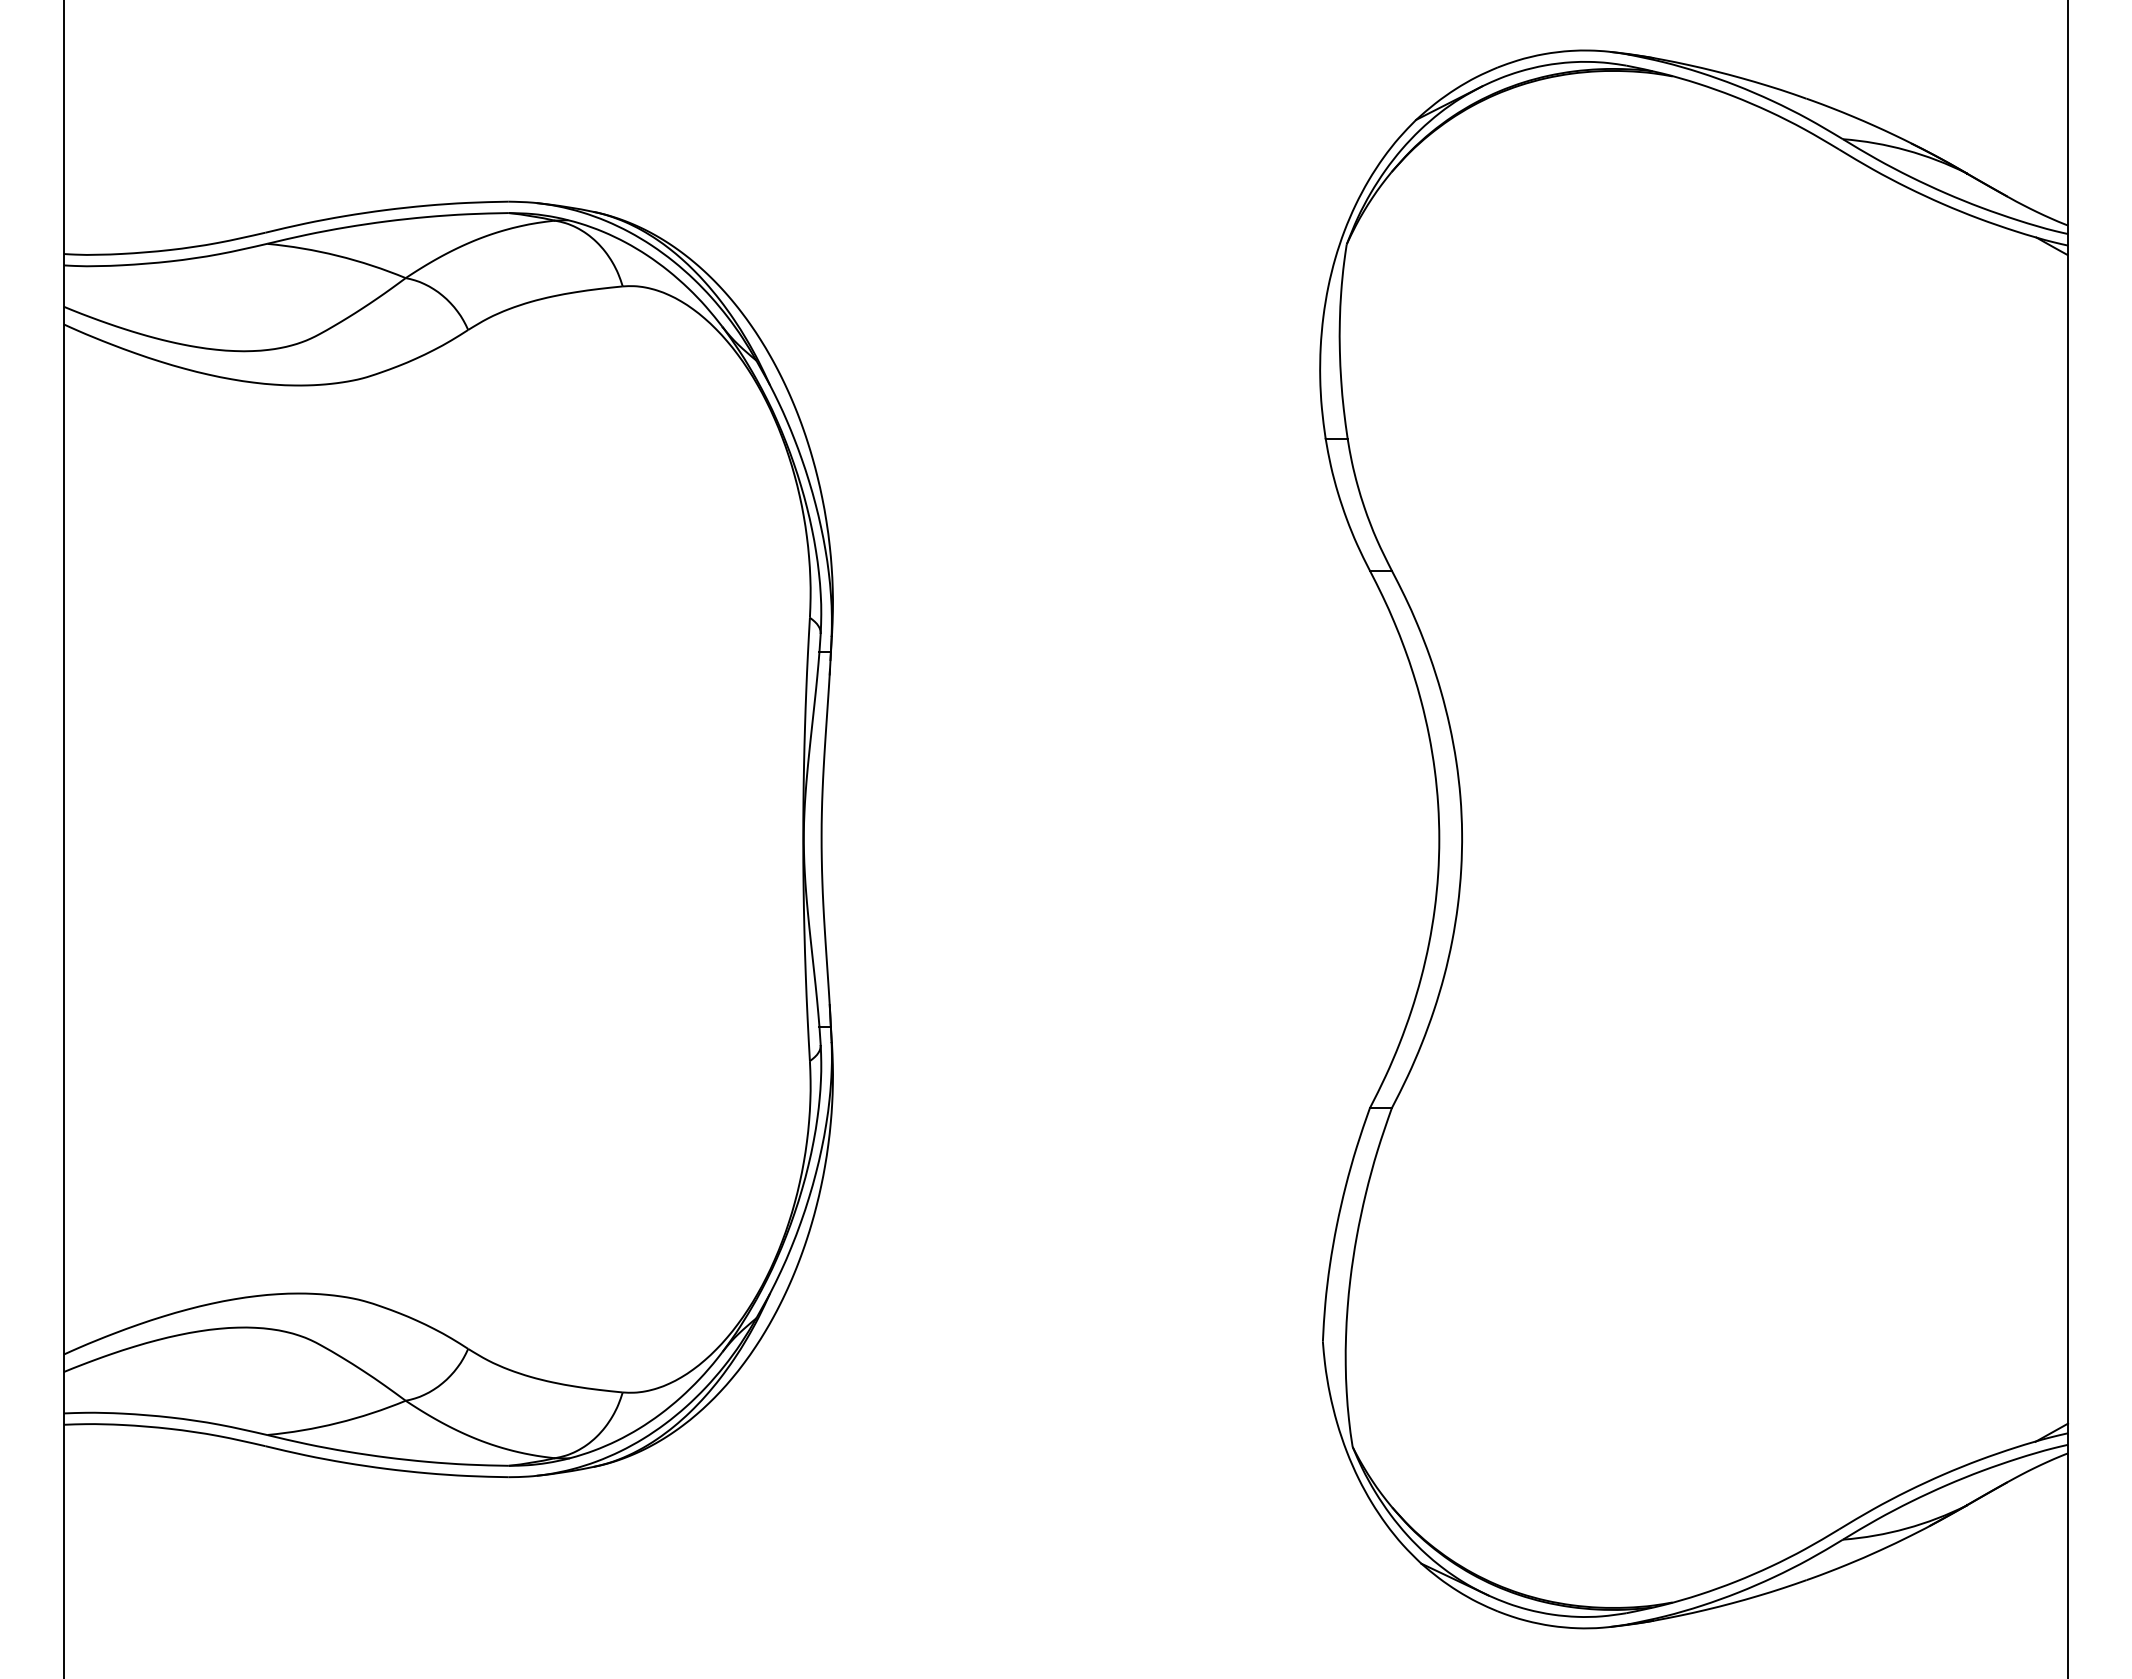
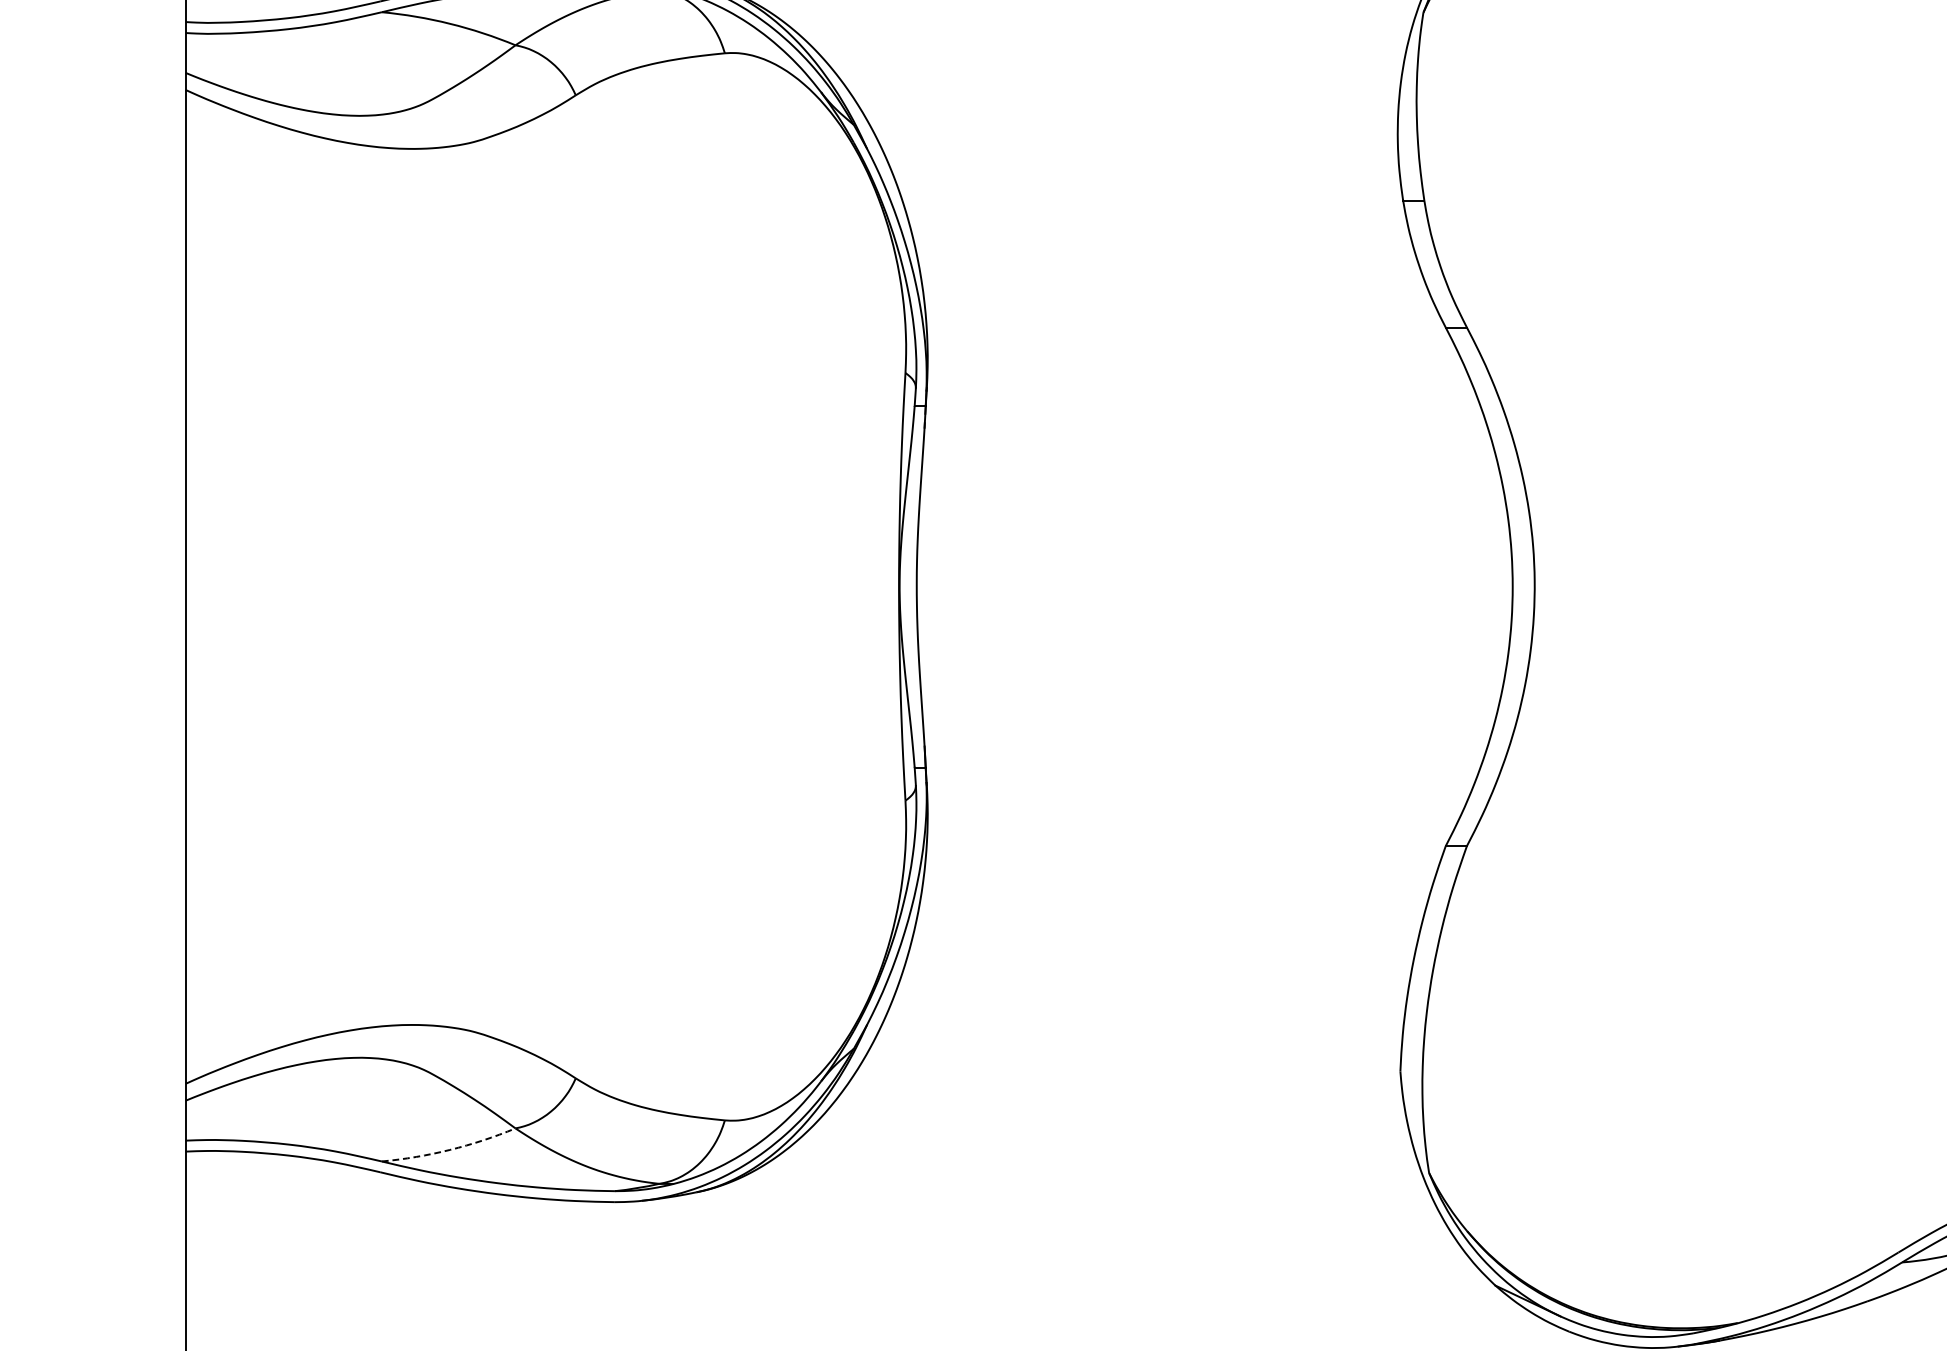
arc: (337, 1423) -> (449, 1150), solid -> dashed

